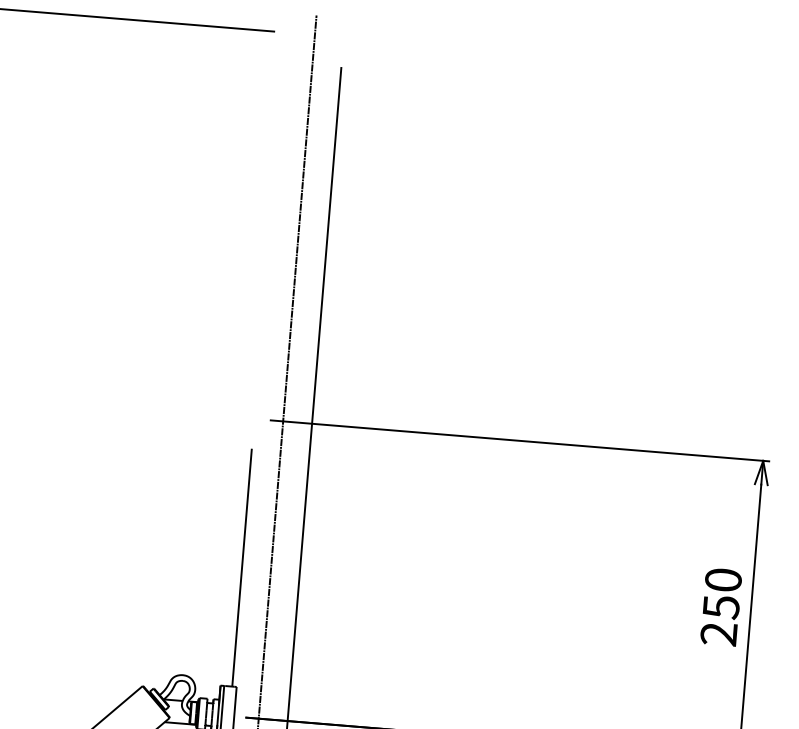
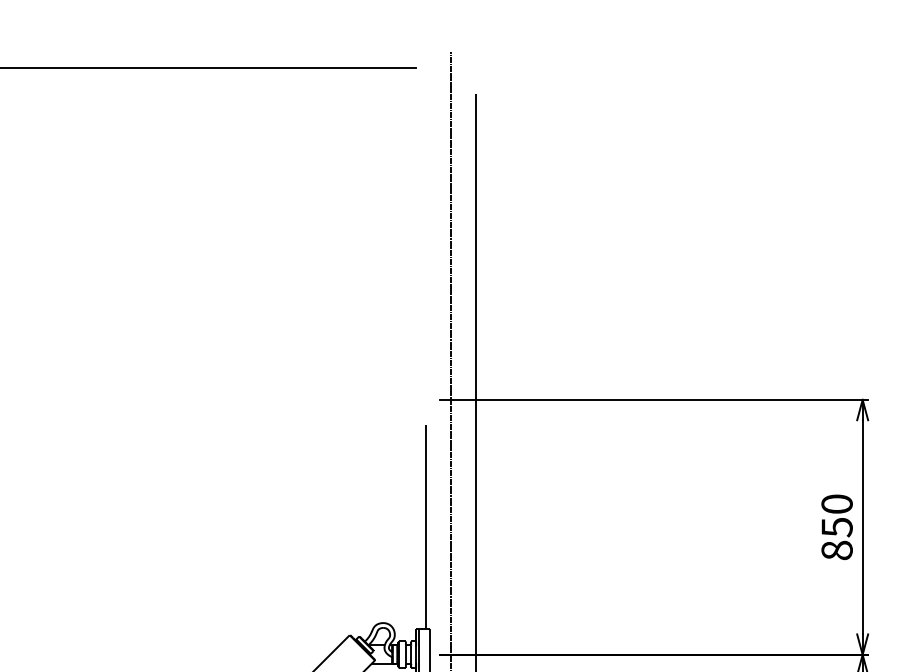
text: (718, 634) -> (836, 550), 250 -> 850

